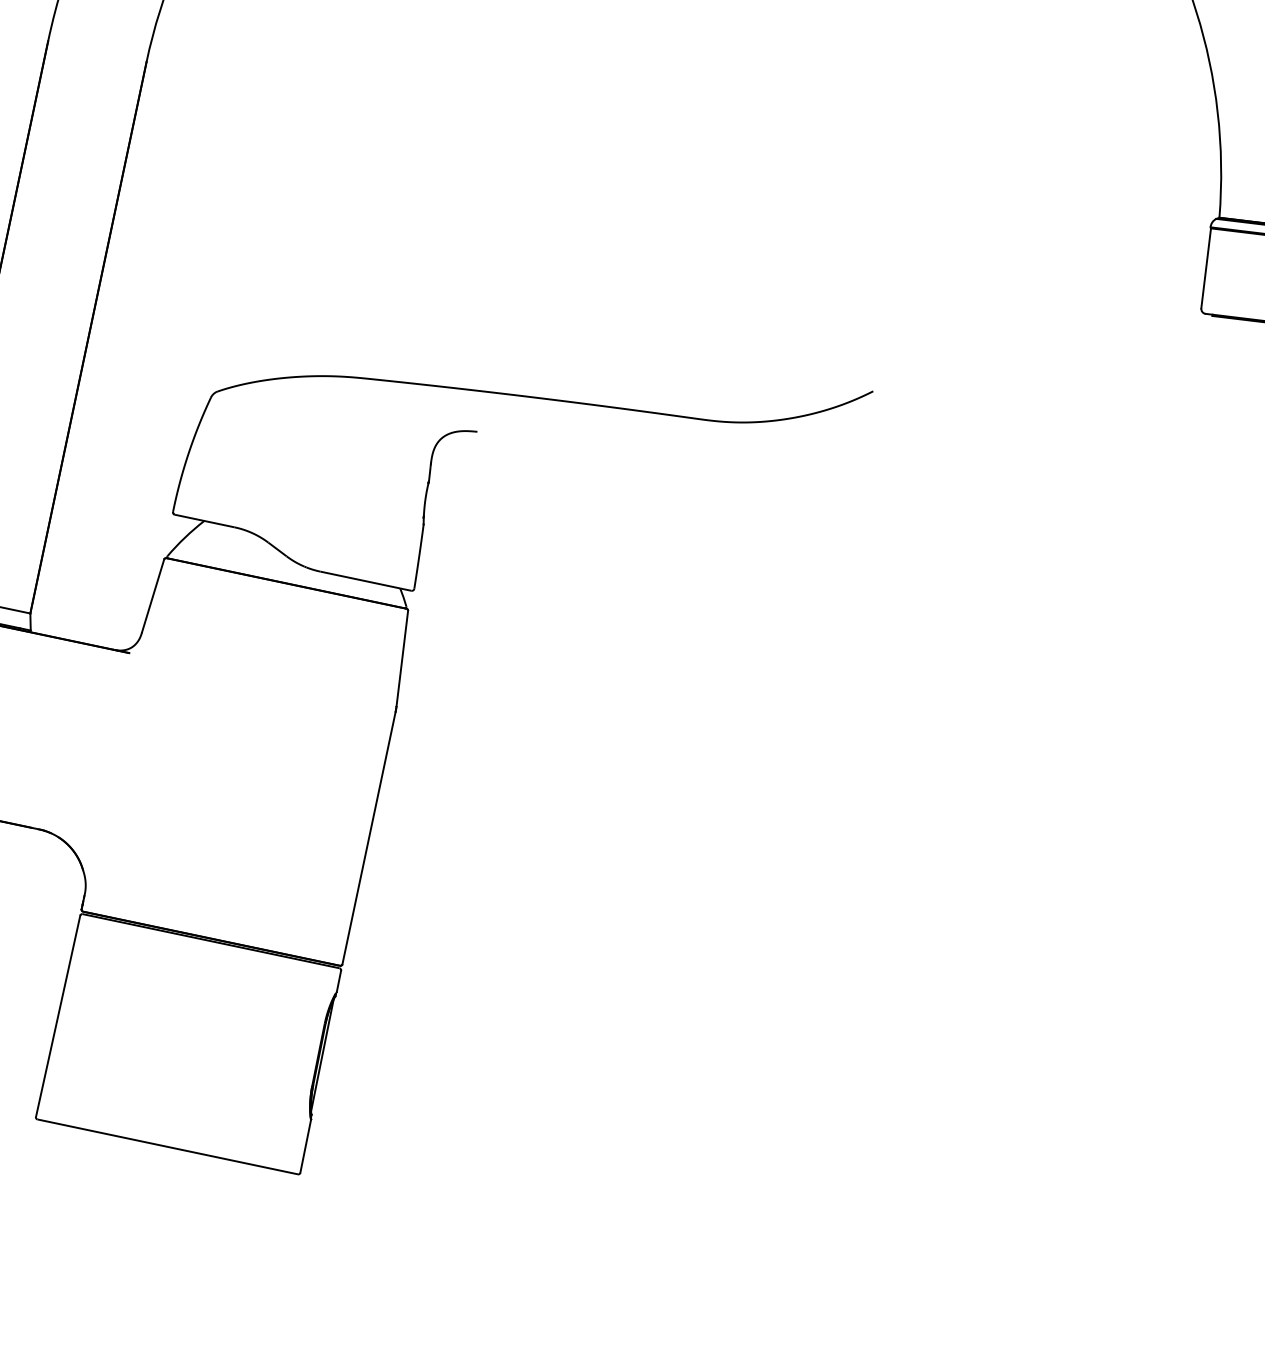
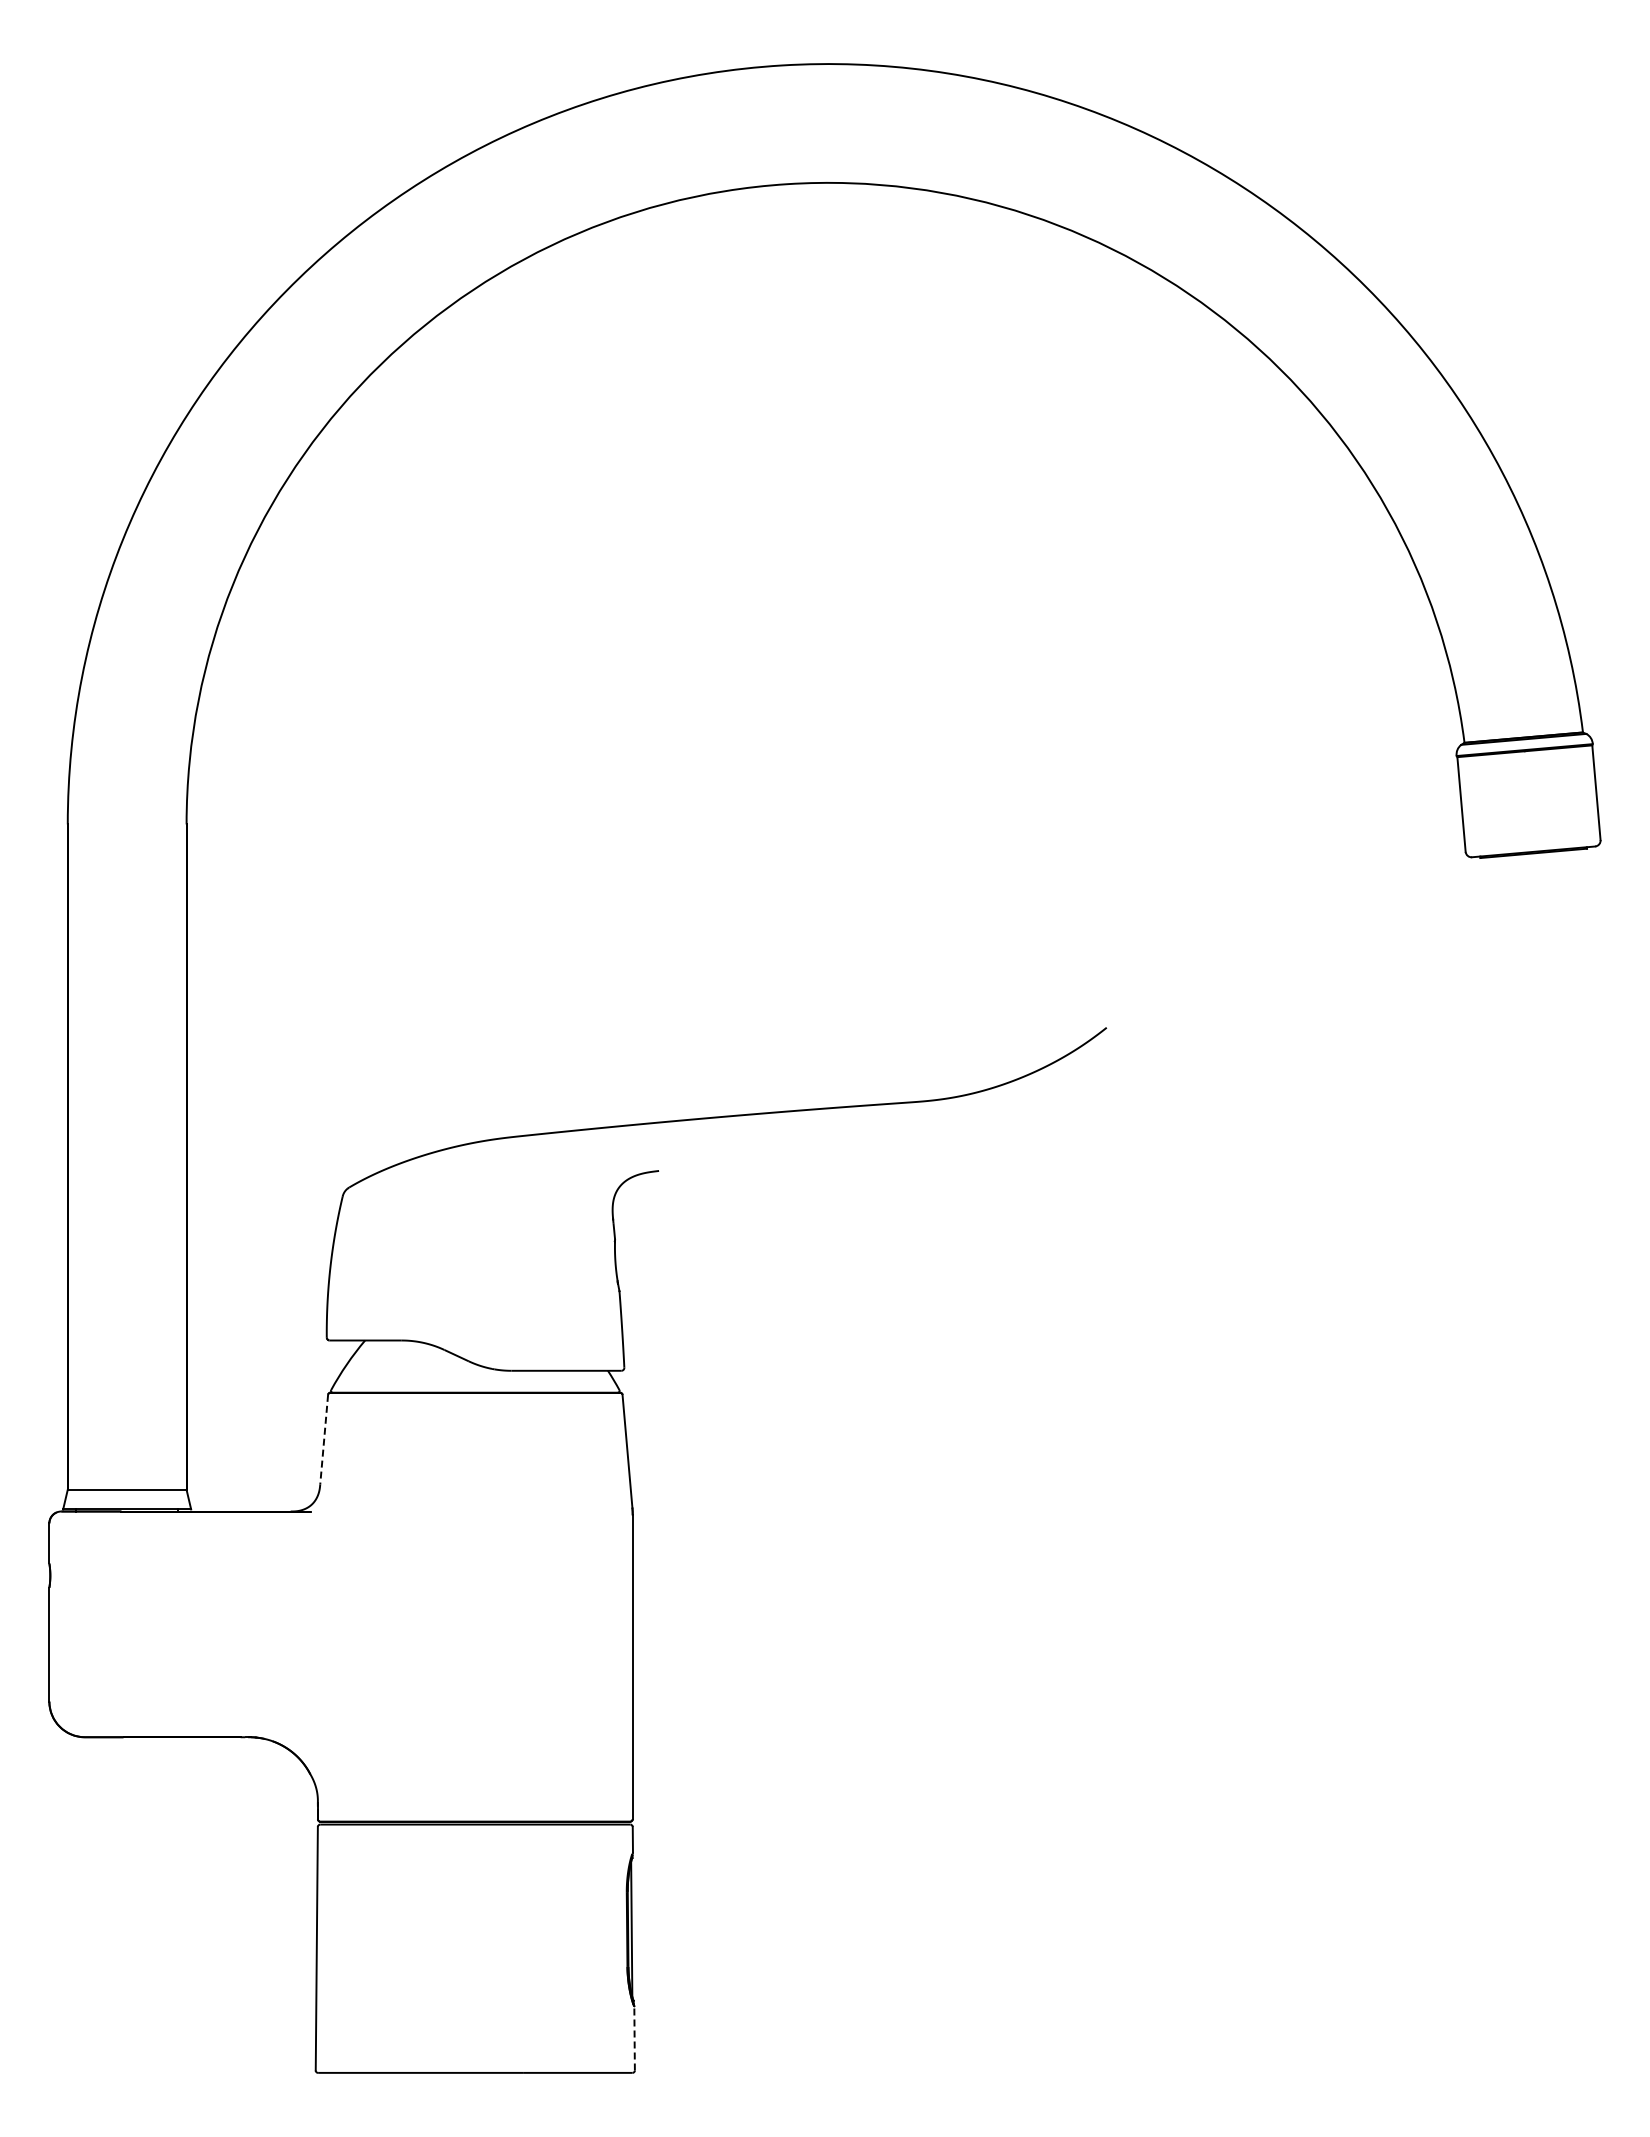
line: (153, 595) -> (324, 1439), solid -> dashed
line: (305, 1145) -> (634, 2037), solid -> dashed

